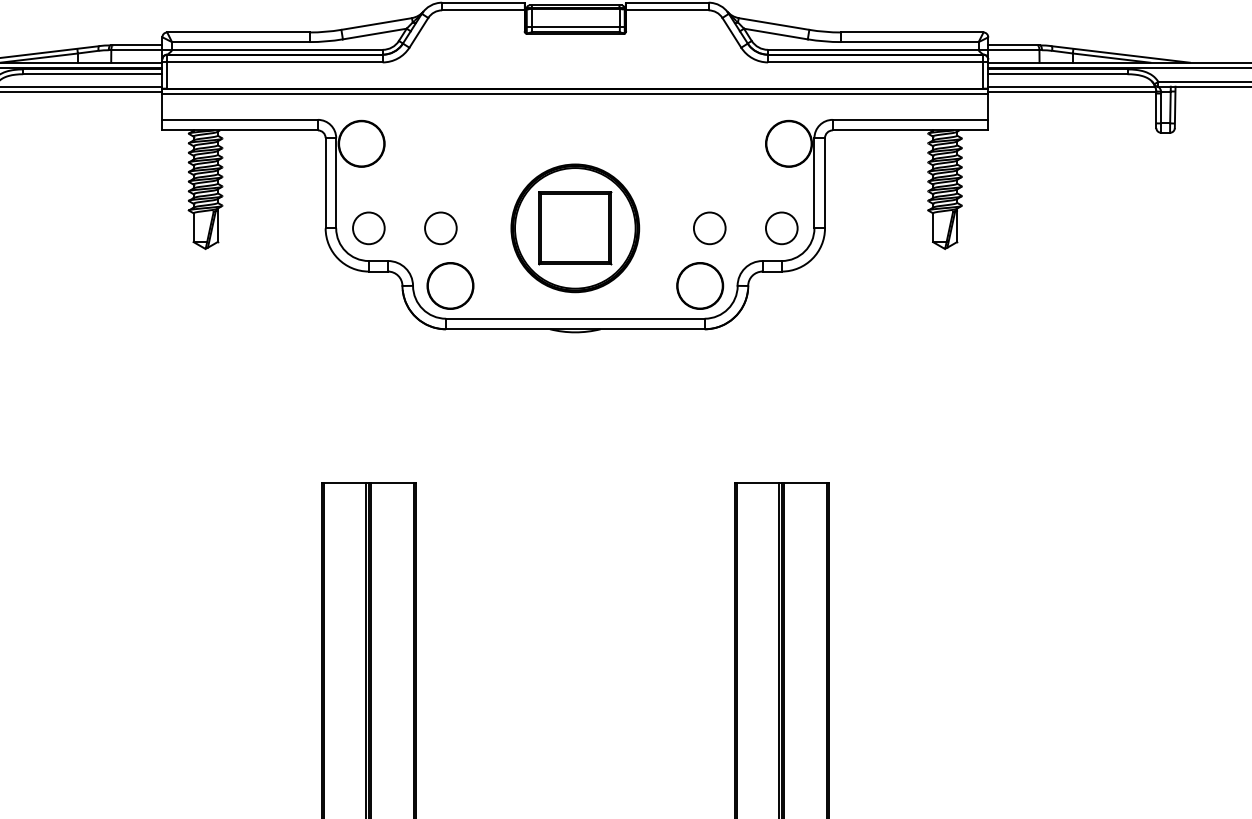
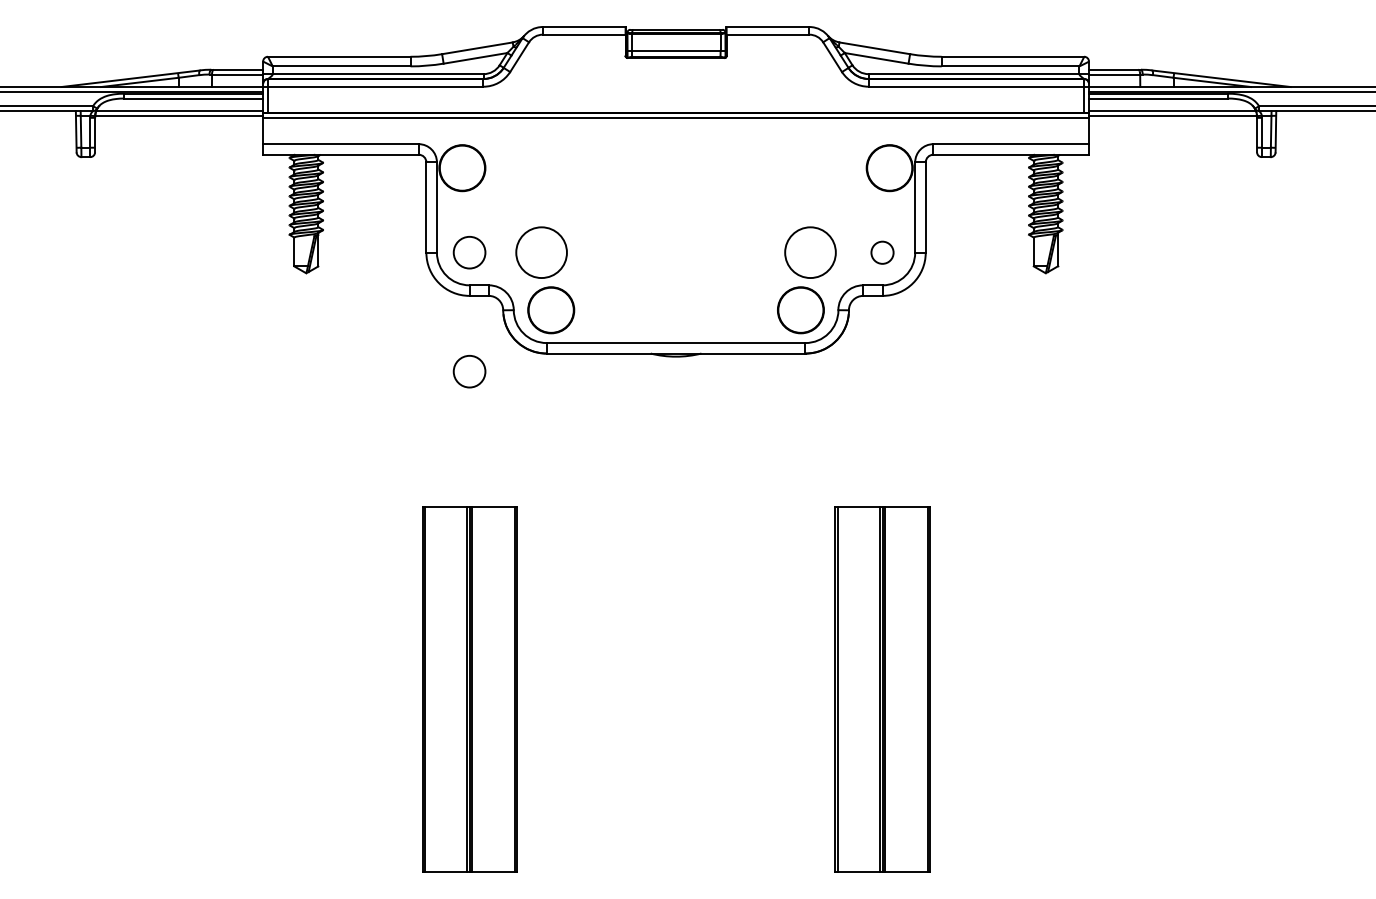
circle: (440, 228) -> (541, 252), size x1.6
part: (574, 228) -> (675, 252), removed
circle: (709, 228) -> (810, 252), size x1.6
circle: (781, 228) -> (882, 252), size x0.7
circle: (368, 347) -> (469, 371), added

